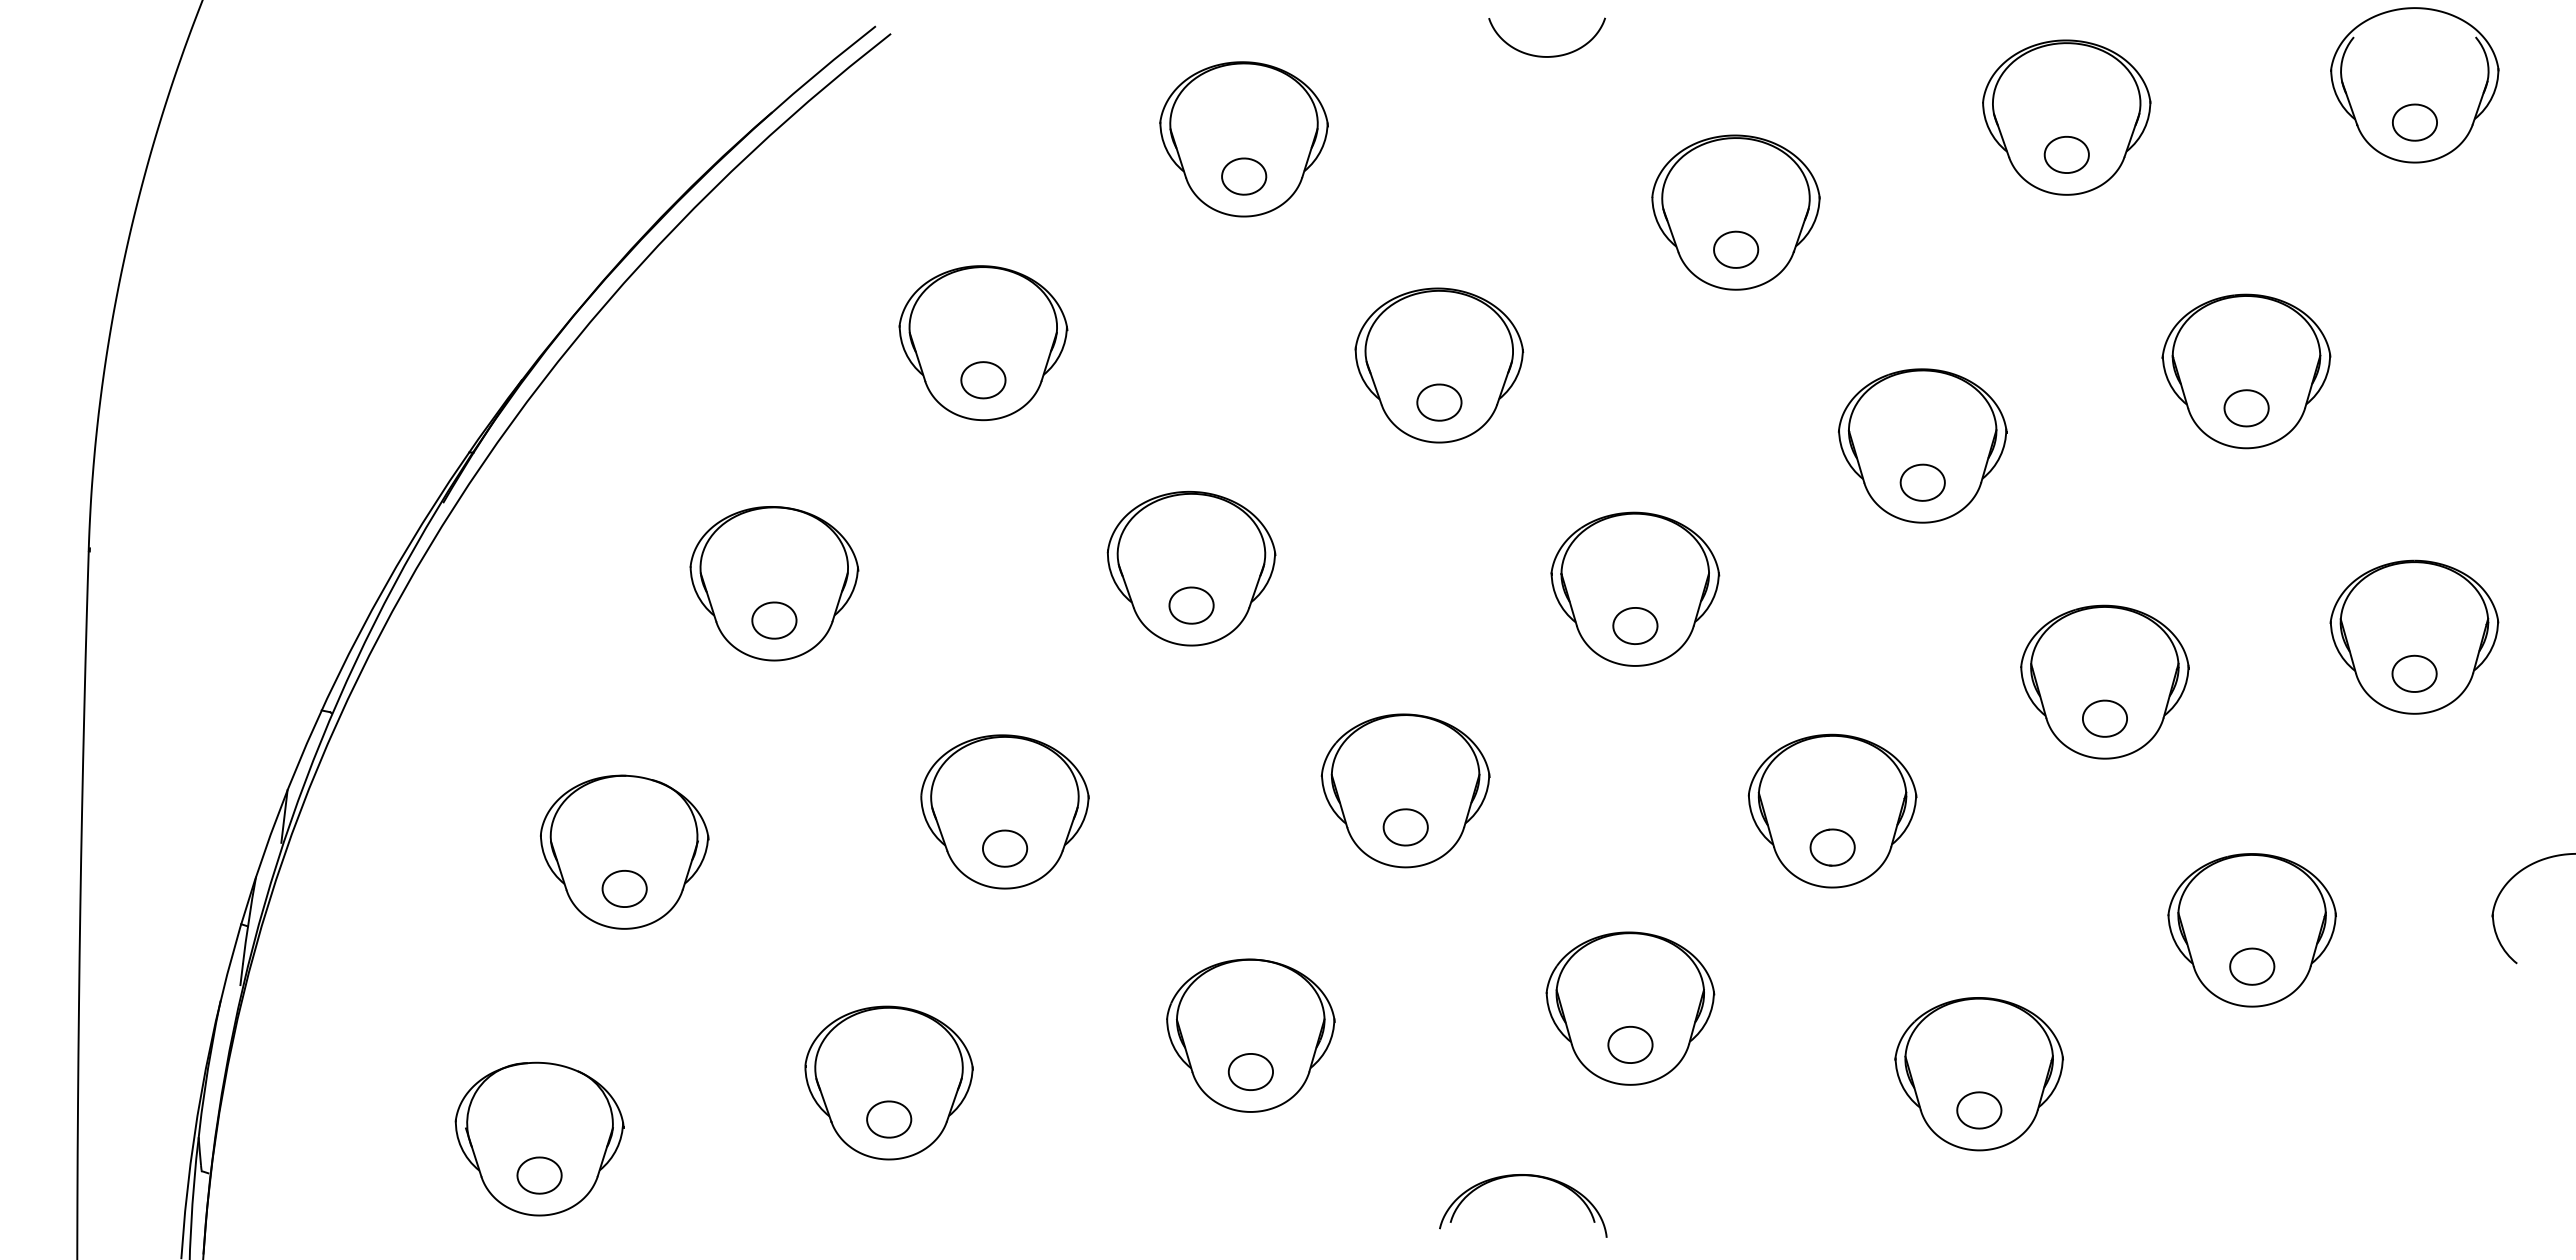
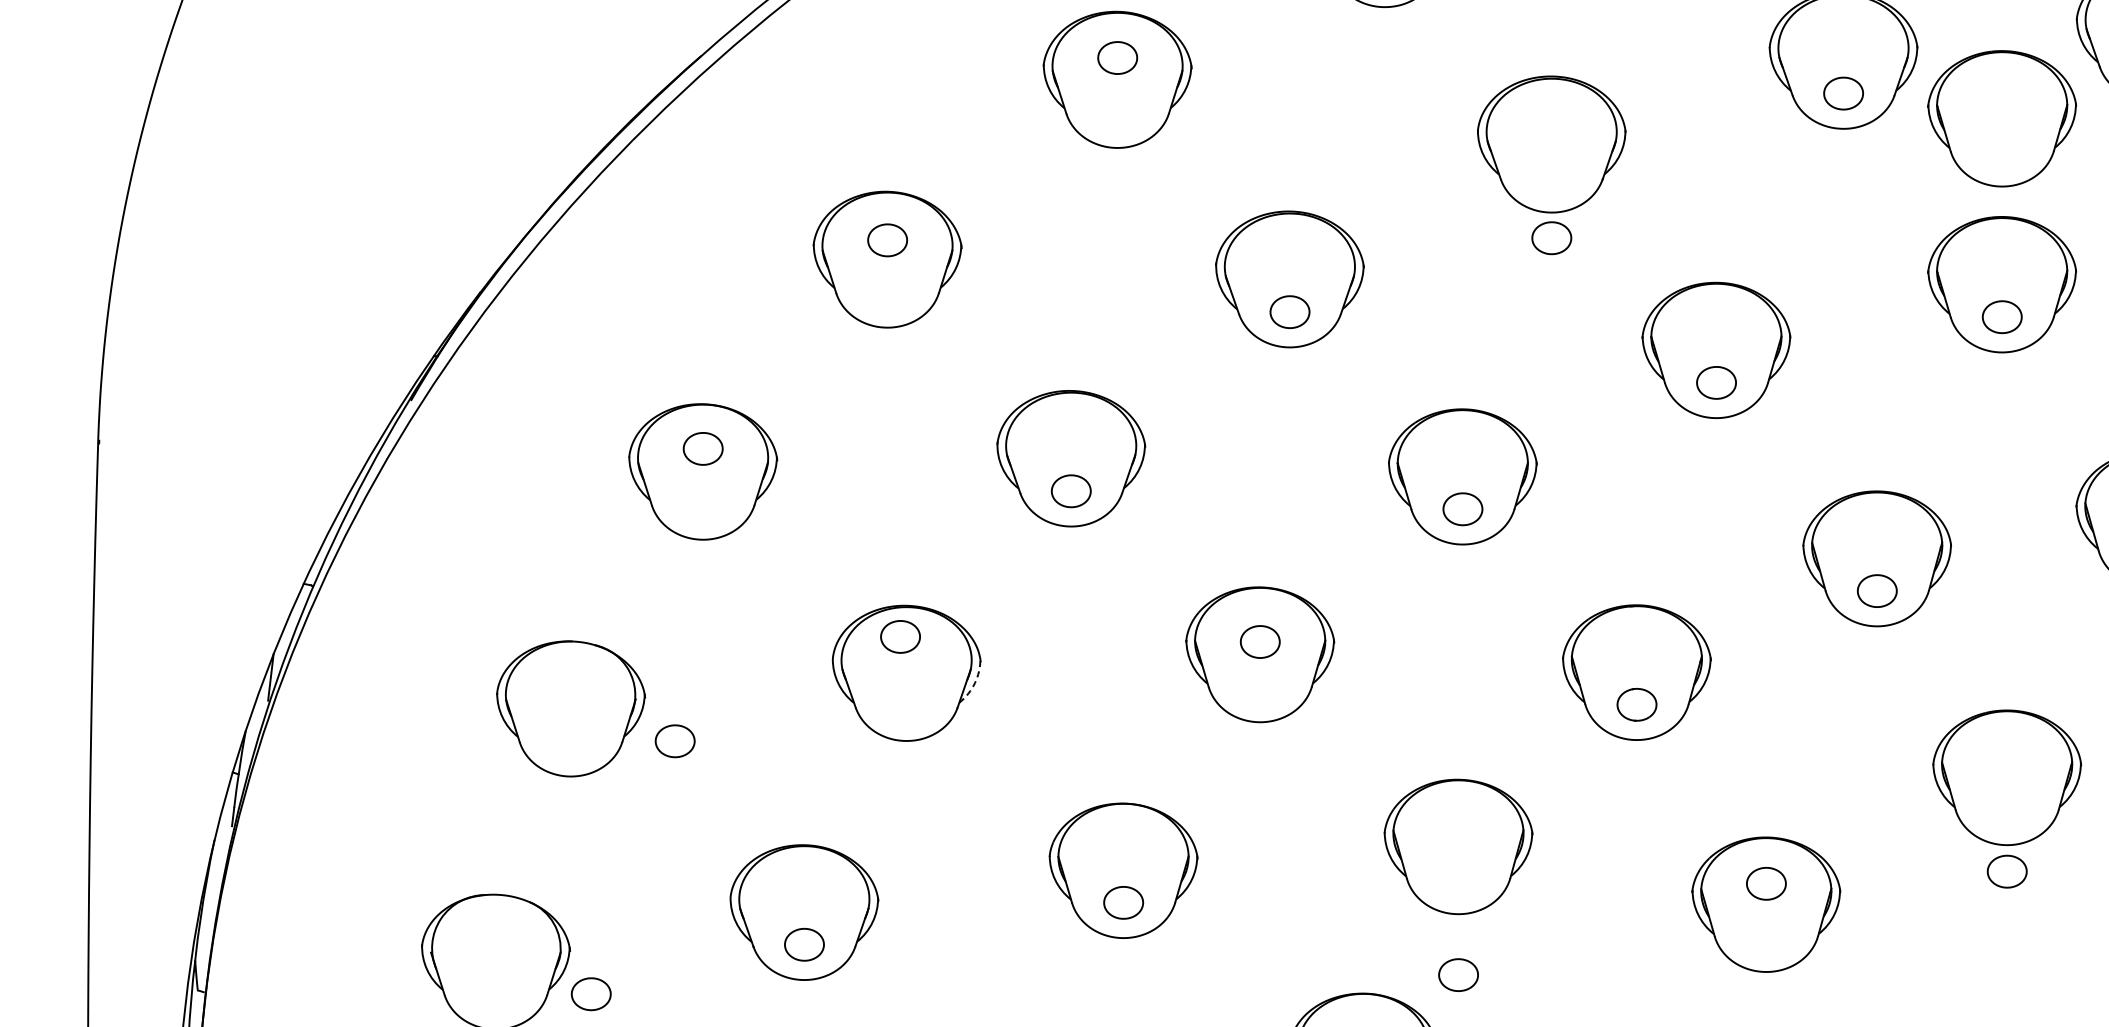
part: (1244, 176) -> (1118, 57), moved
part: (2246, 183) -> (2002, 118), added
part: (1736, 249) -> (1552, 237), moved
part: (983, 380) -> (887, 240), moved
part: (774, 620) -> (703, 448), moved
arc: (1082, 822) -> (975, 682), solid -> dashed
part: (1405, 827) -> (1260, 642), moved
part: (1005, 848) -> (900, 636), moved
part: (624, 888) -> (675, 740), moved
part: (2252, 966) -> (2007, 871), moved
part: (1630, 1044) -> (1458, 974), moved
part: (1979, 1110) -> (1766, 883), moved
part: (539, 1175) -> (591, 994), moved

